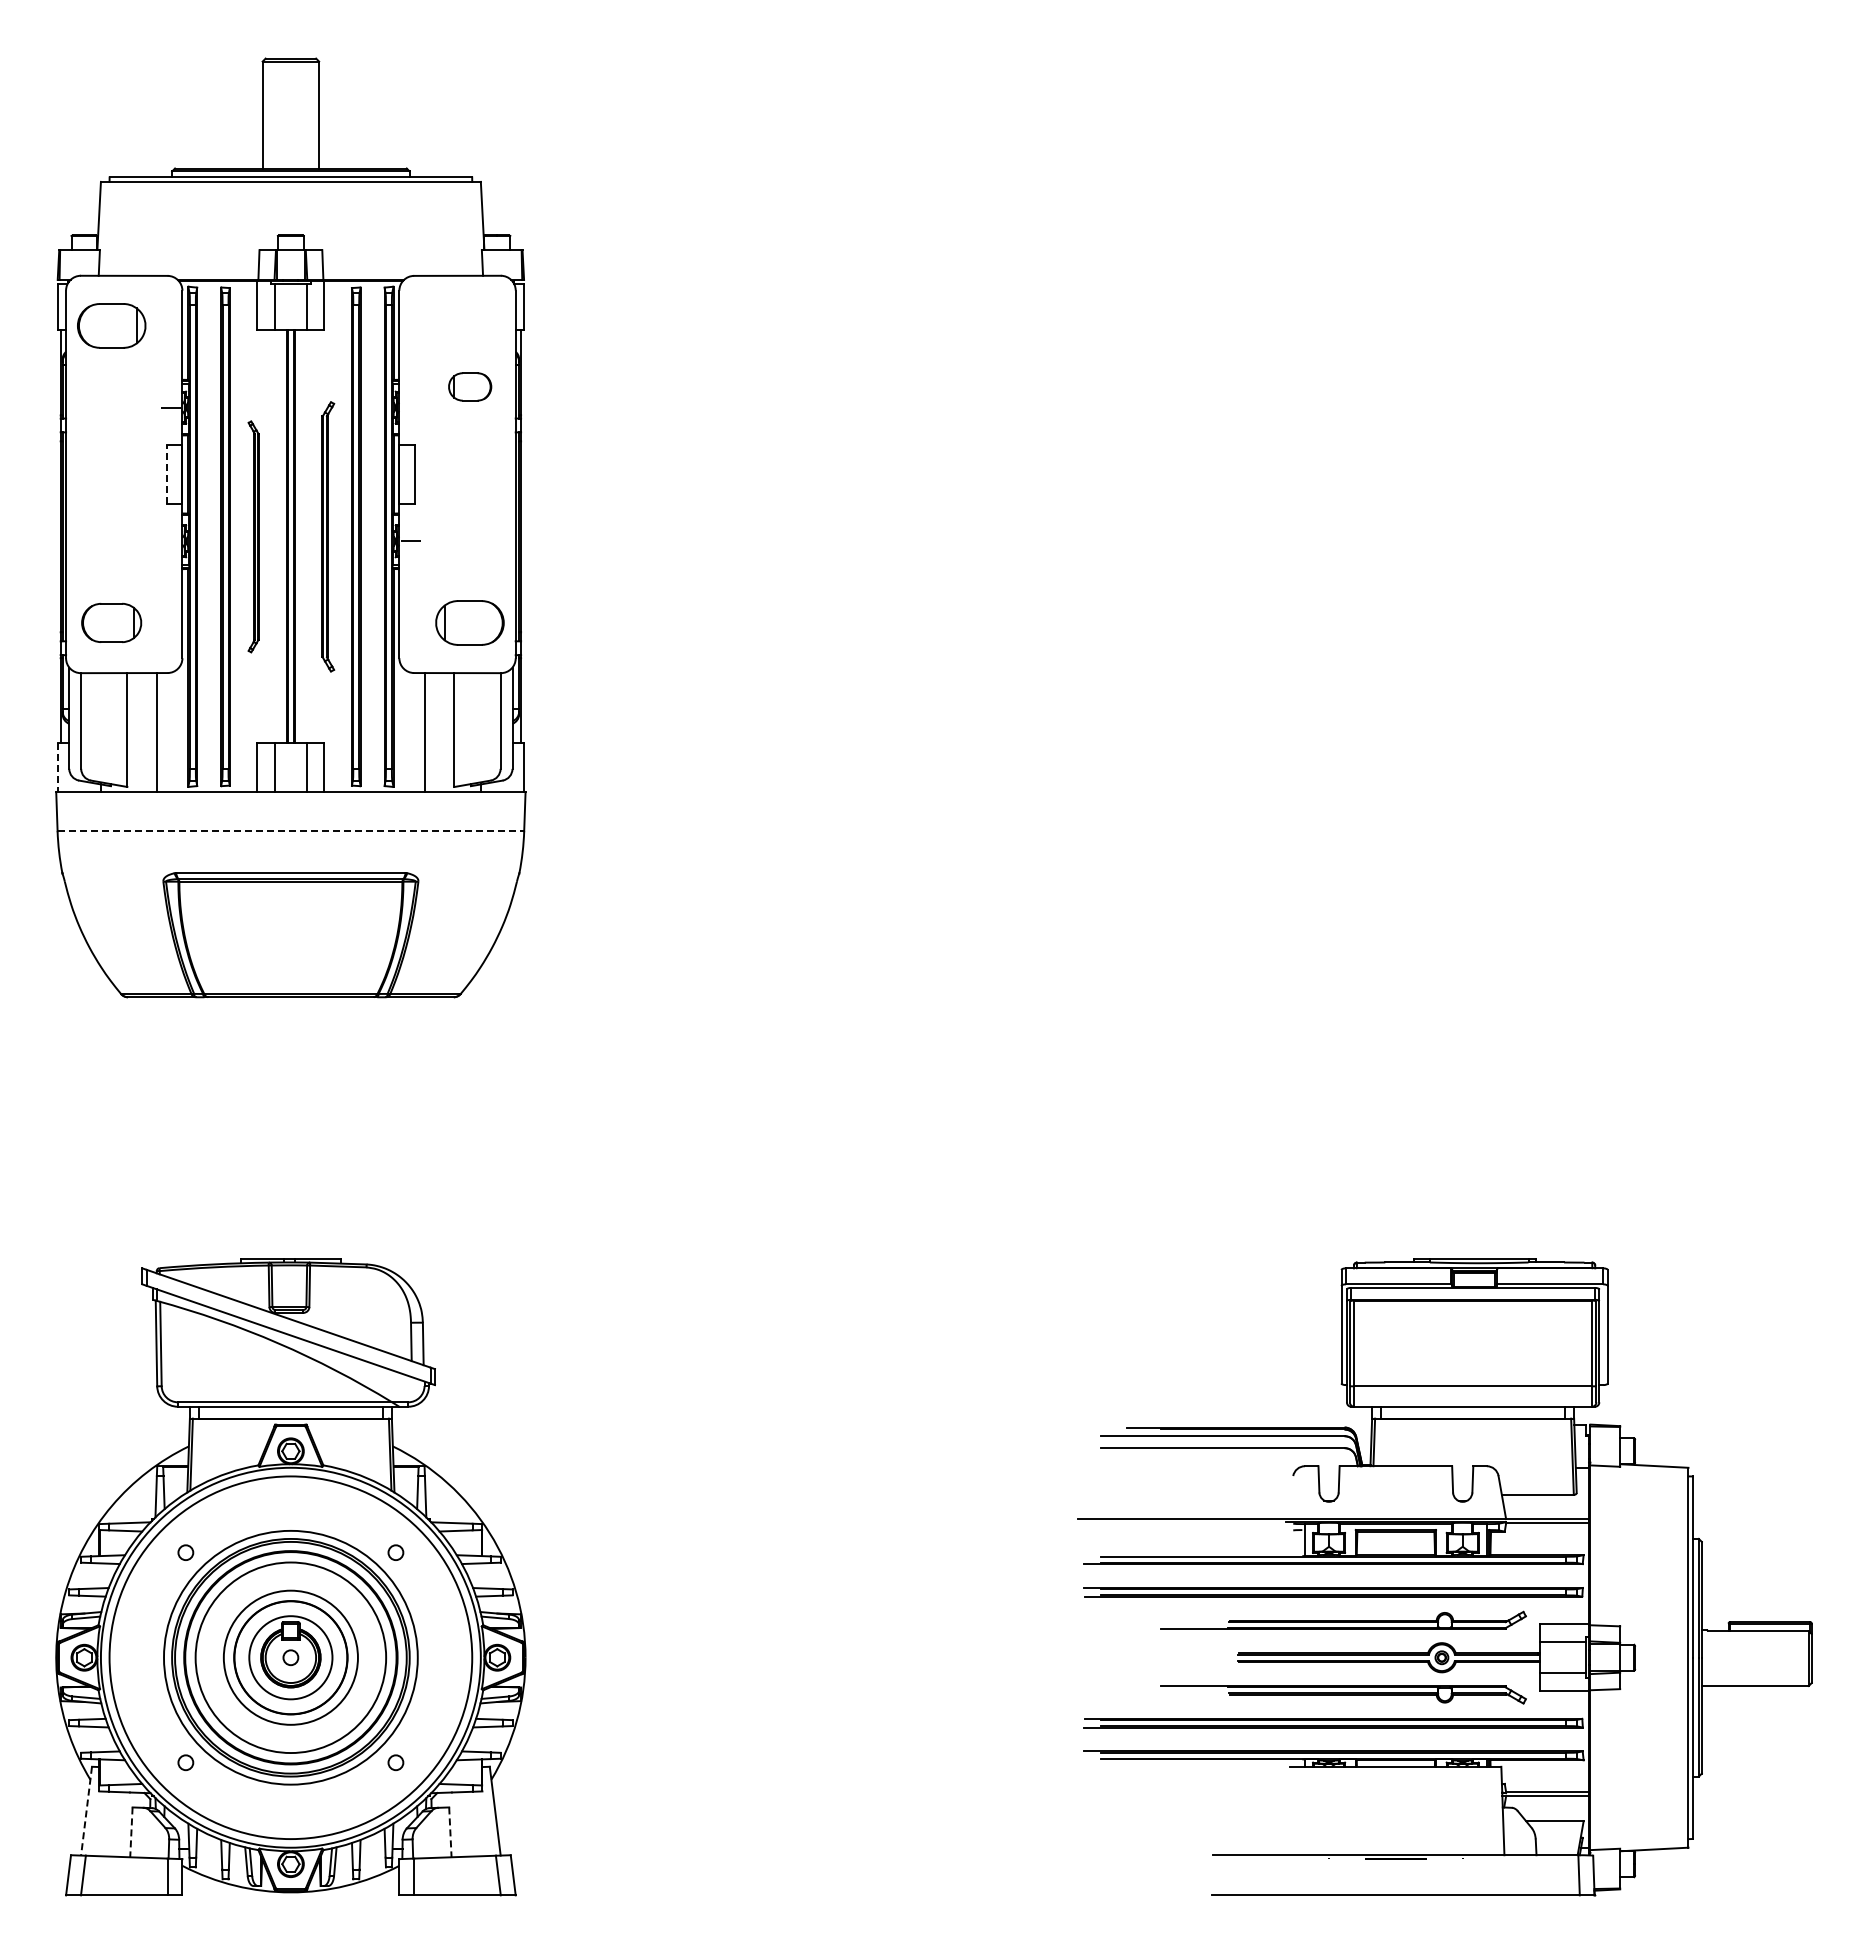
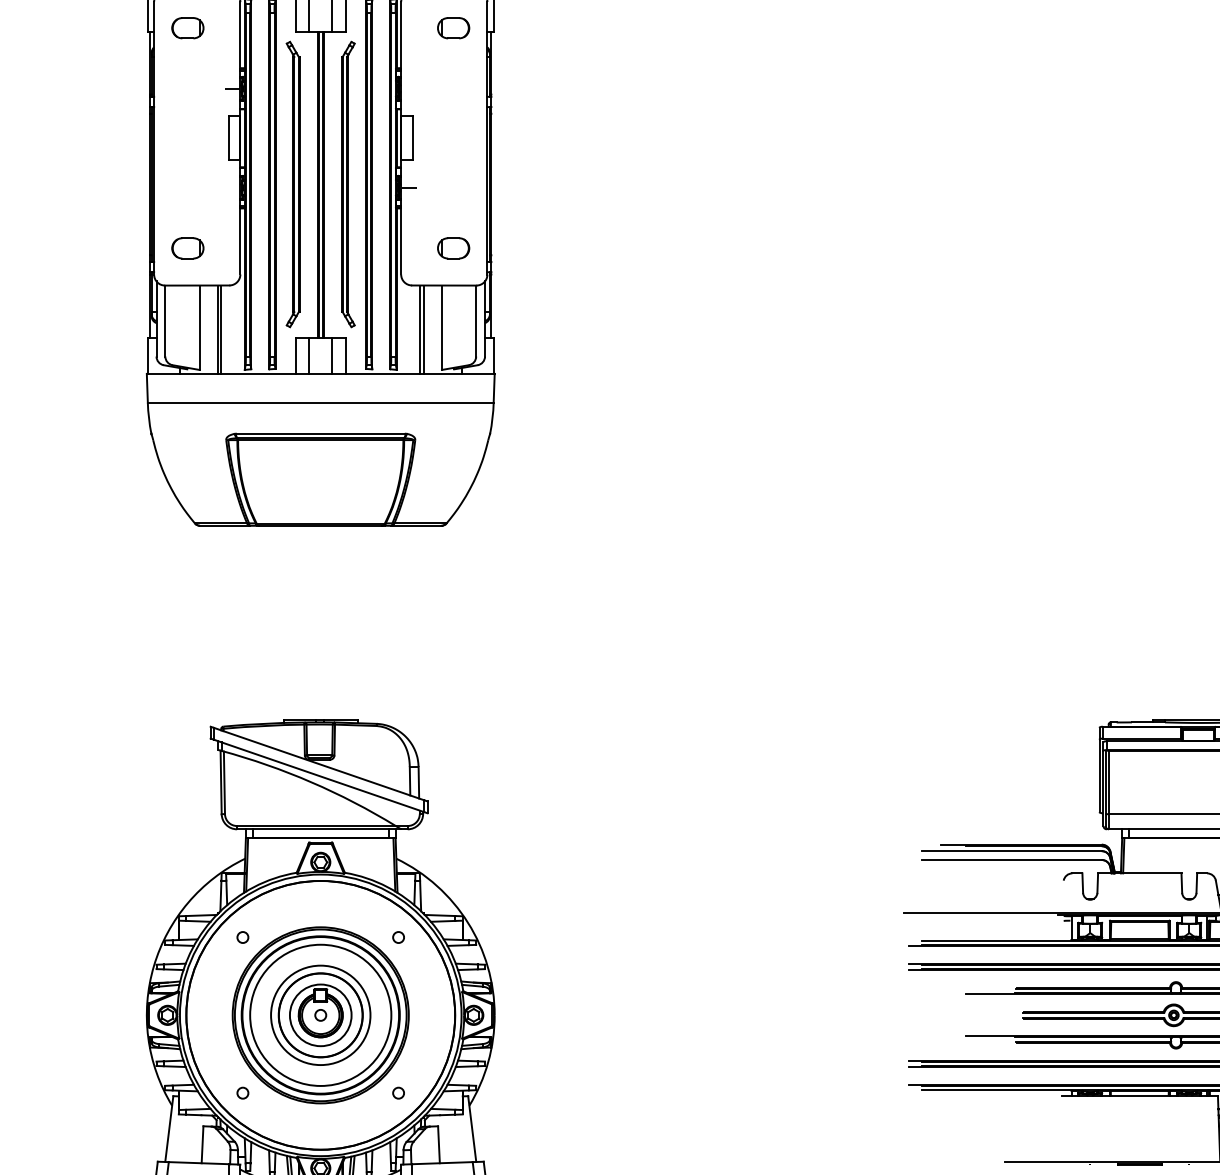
part: (111, 325) -> (187, 27), size x0.62
part: (470, 386) -> (453, 27), moved
line: (167, 474) -> (229, 138), dashed -> solid
part: (253, 536) -> (293, 184), size x1.67
part: (327, 536) -> (347, 184), size x1.43
part: (111, 622) -> (187, 248), size x0.71
part: (470, 622) -> (453, 248), size x0.62
line: (152, 732) -> (218, 329), added
line: (429, 732) -> (423, 329), added
line: (57, 767) -> (147, 355), dashed -> solid
line: (291, 831) -> (321, 402), dashed -> solid
circle: (290, 1657) -> (320, 1015), size x1.43
line: (86, 1811) -> (169, 1129), dashed -> solid
line: (131, 1832) -> (202, 1144), dashed -> solid
line: (450, 1832) -> (439, 1144), dashed -> solid

